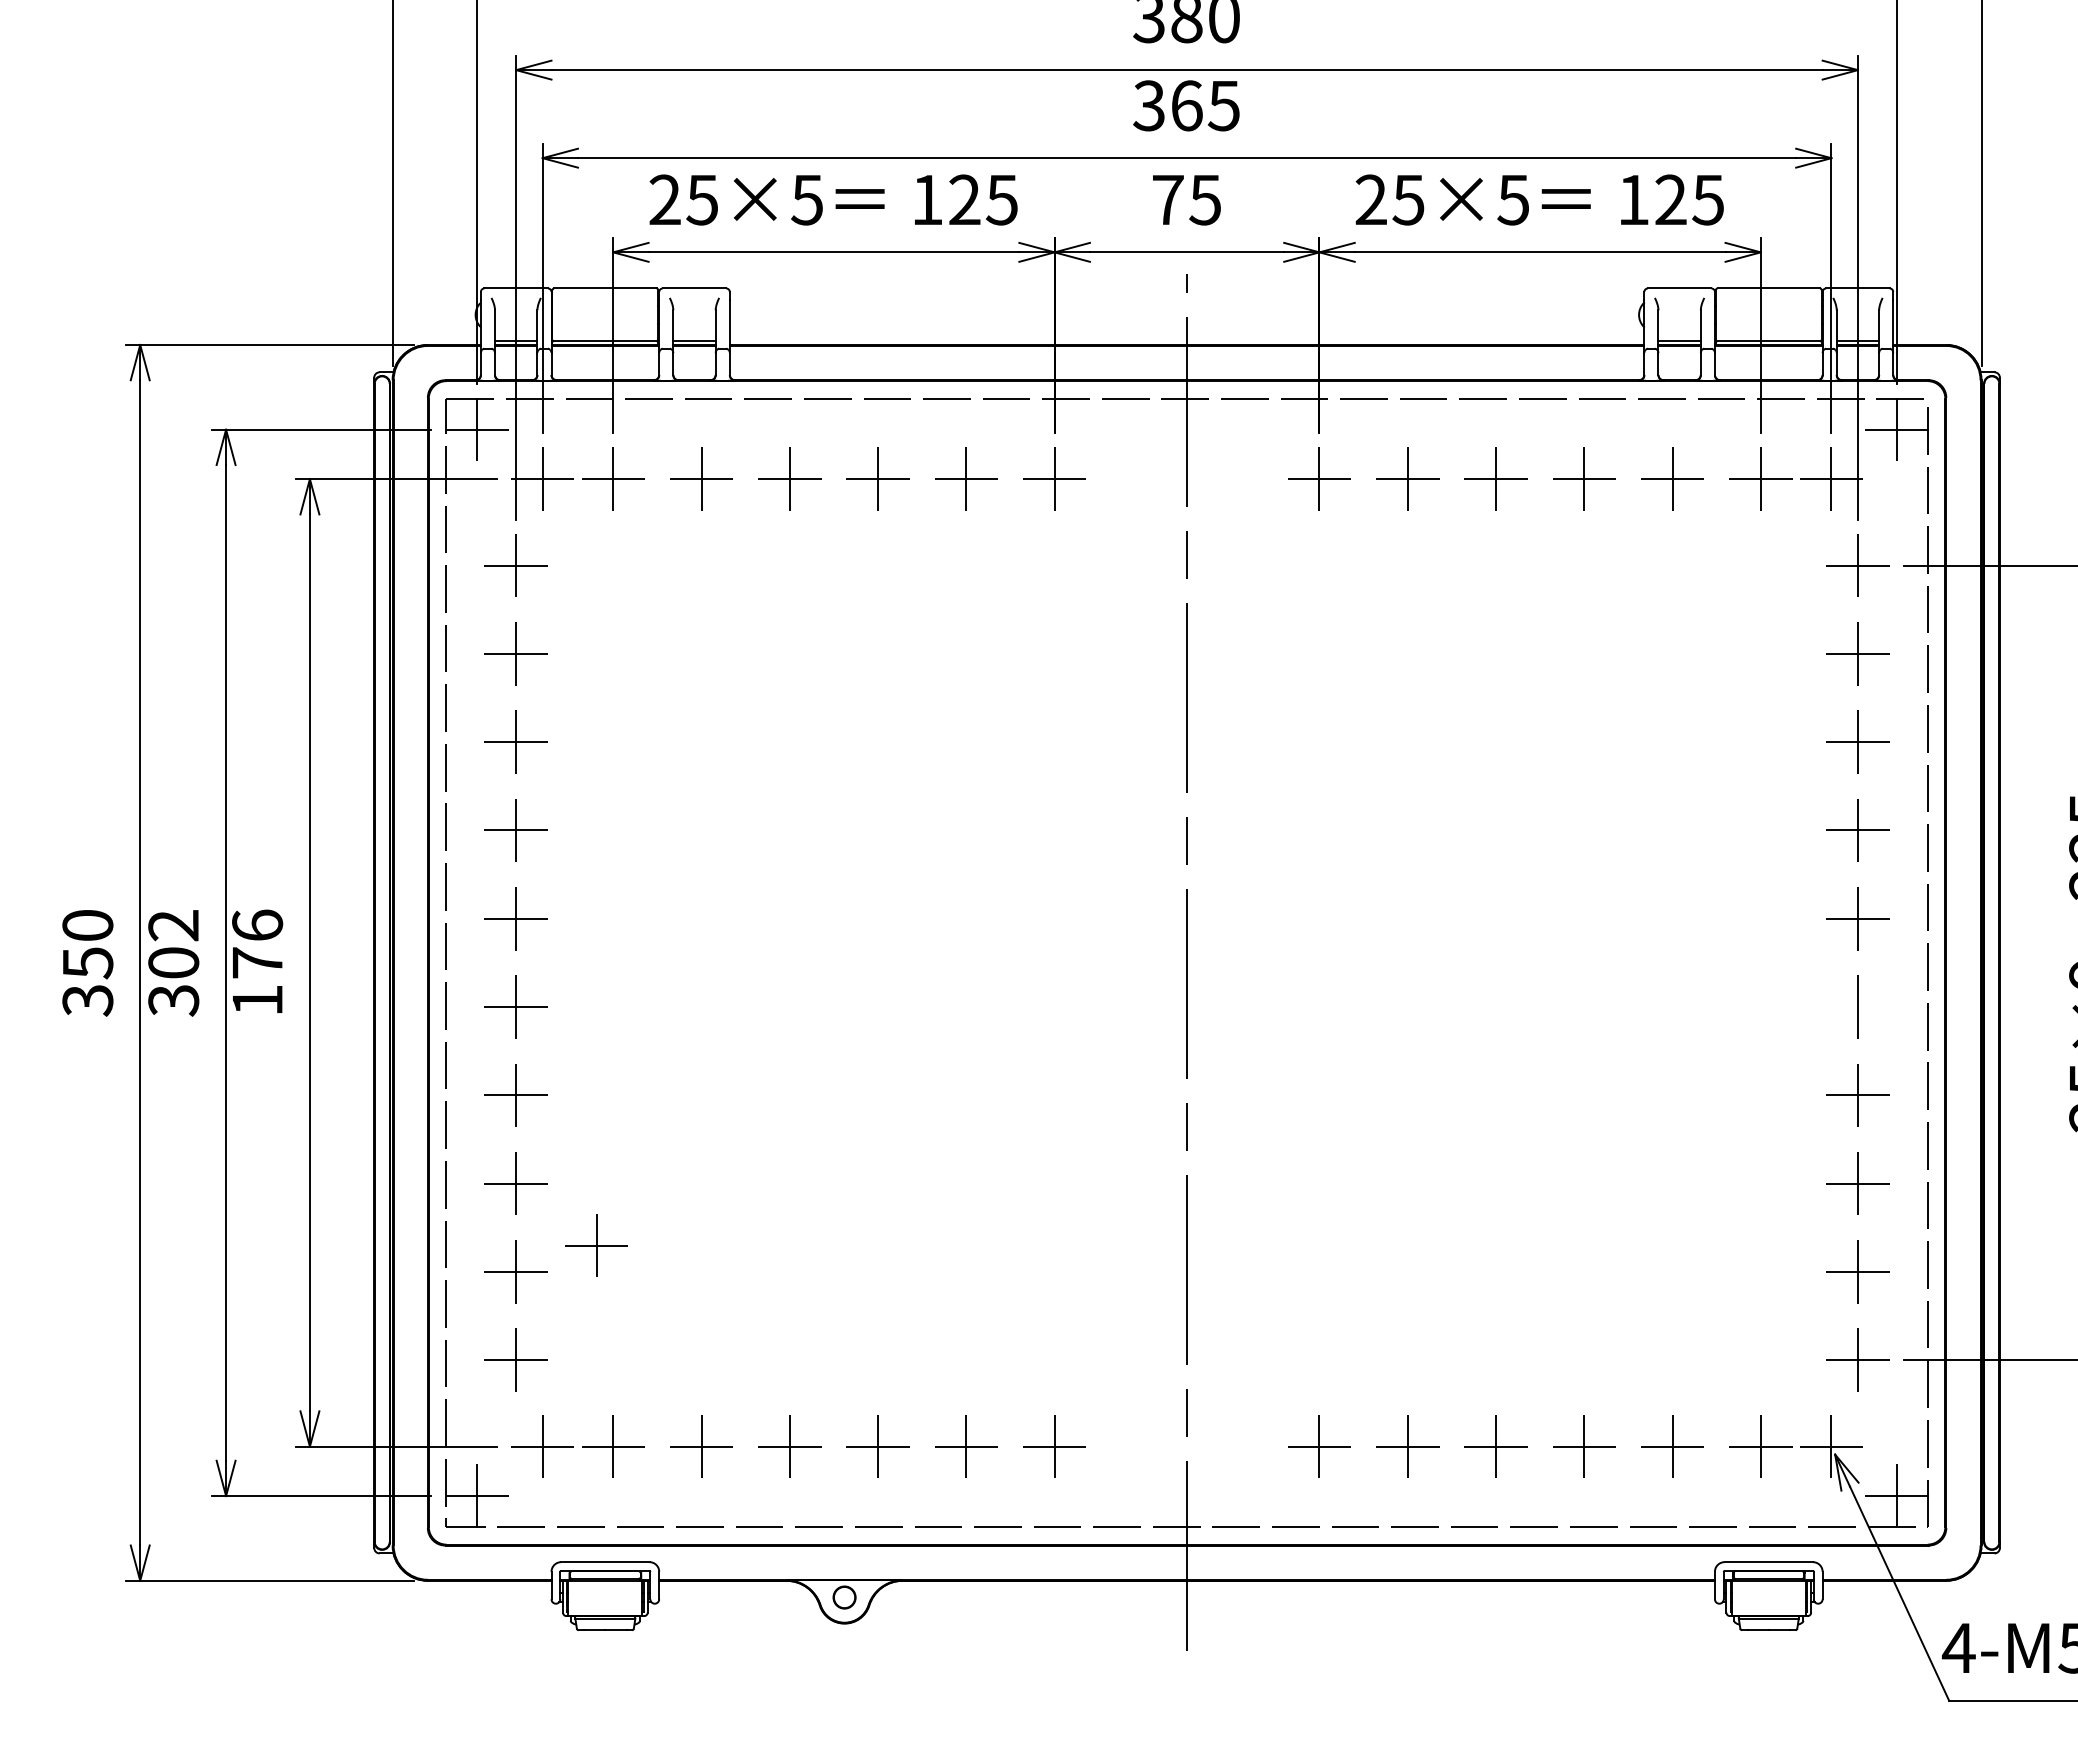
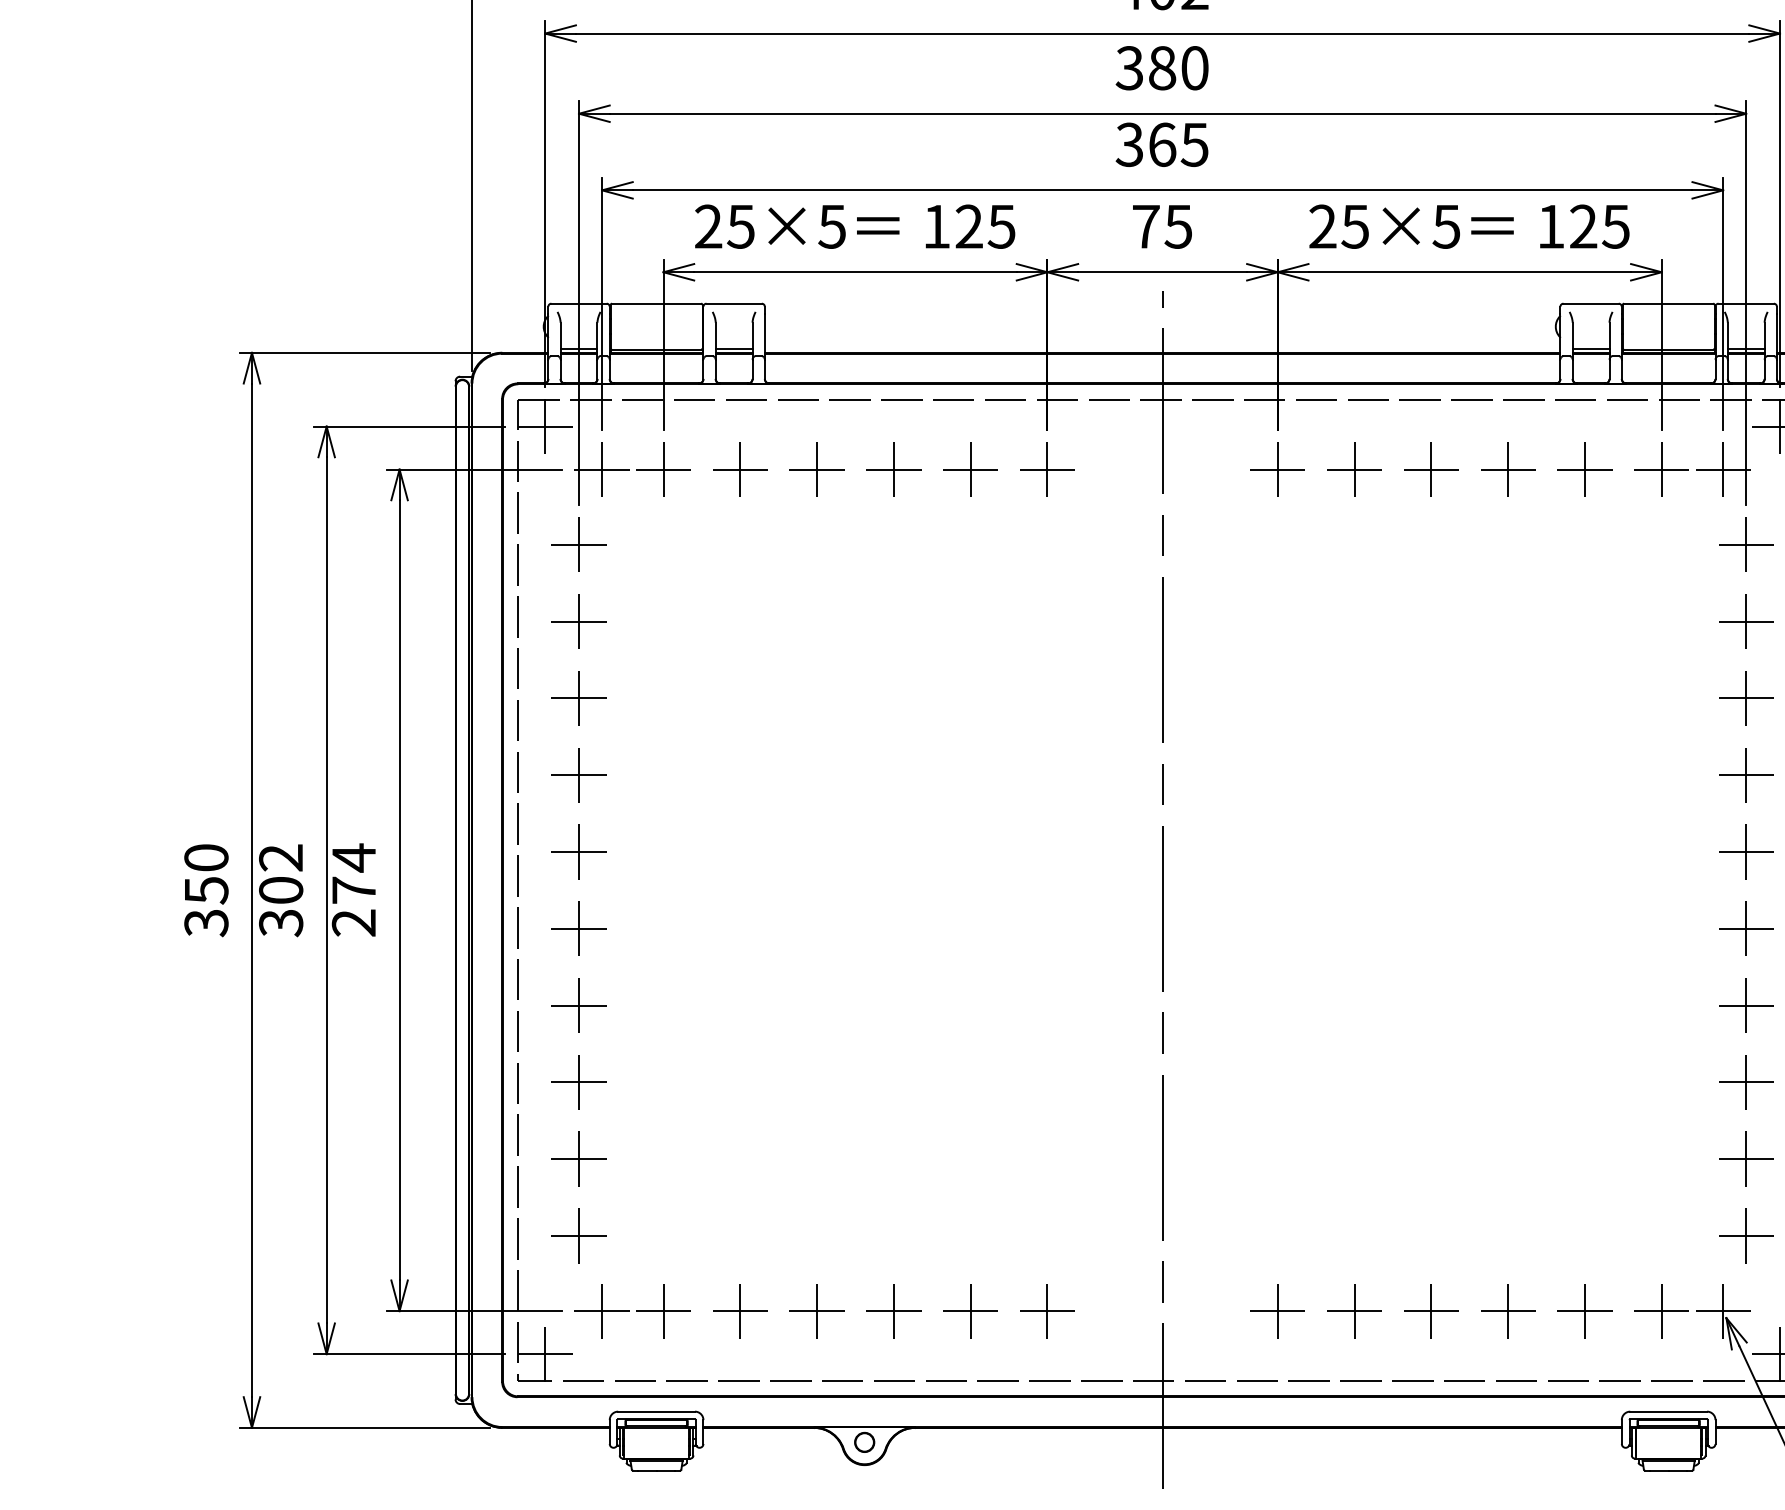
text: (257, 962) -> (353, 890), 176 -> 274
line: (1857, 1007) -> (1745, 929), added
part: (596, 1245) -> (648, 1136), removed

